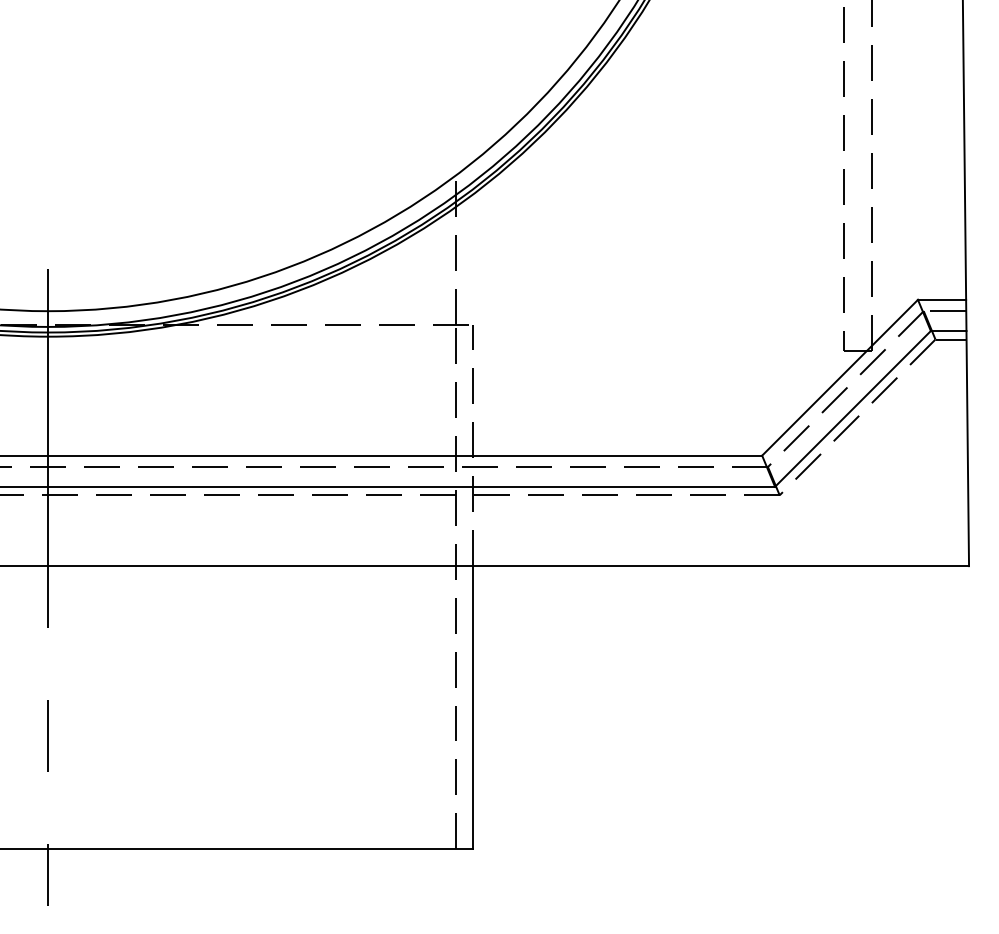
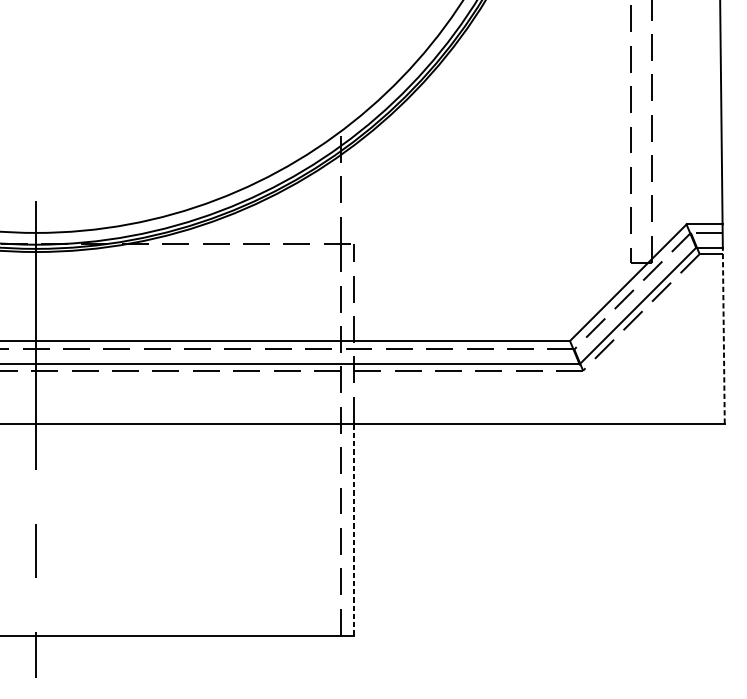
line: (967, 448) -> (723, 335), solid -> dashed
line: (473, 707) -> (354, 529), solid -> dashed

